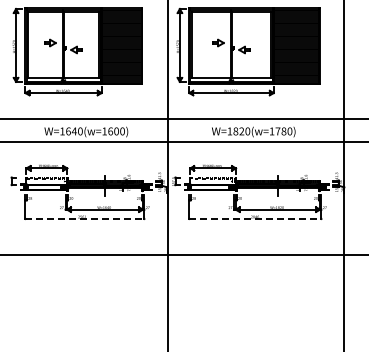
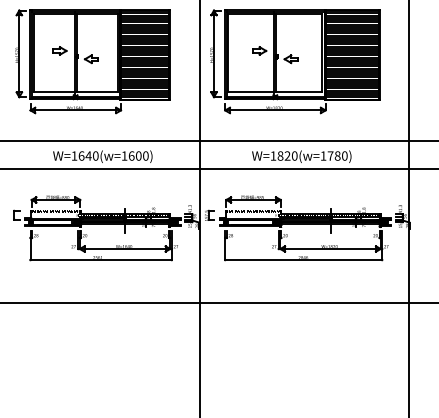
line: (85, 218) -> (101, 259), dashed -> solid
line: (255, 218) -> (303, 259), dashed -> solid

